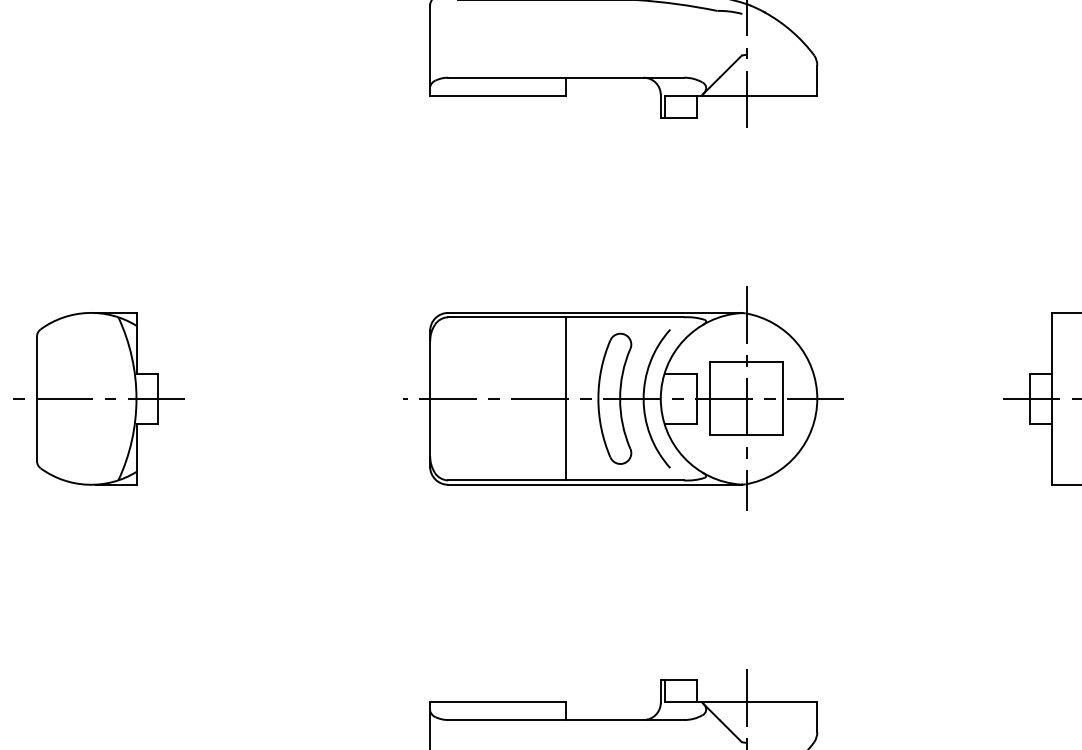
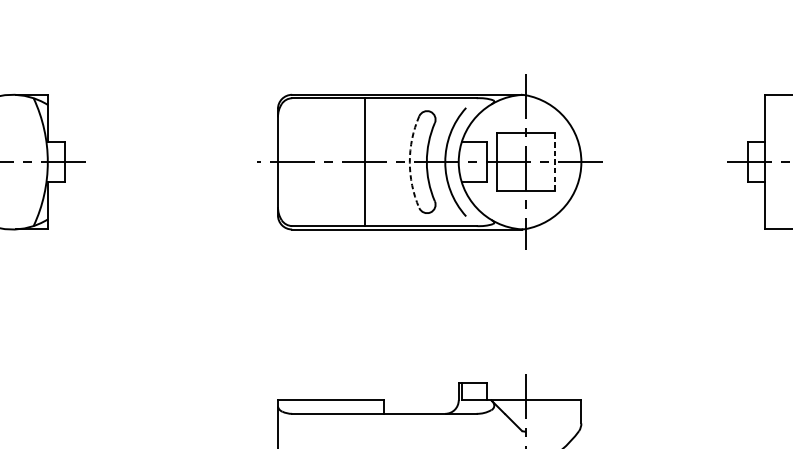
line: (565, 398) -> (365, 161), moved
arc: (598, 398) -> (409, 161), solid -> dashed
line: (783, 398) -> (554, 161), solid -> dashed

